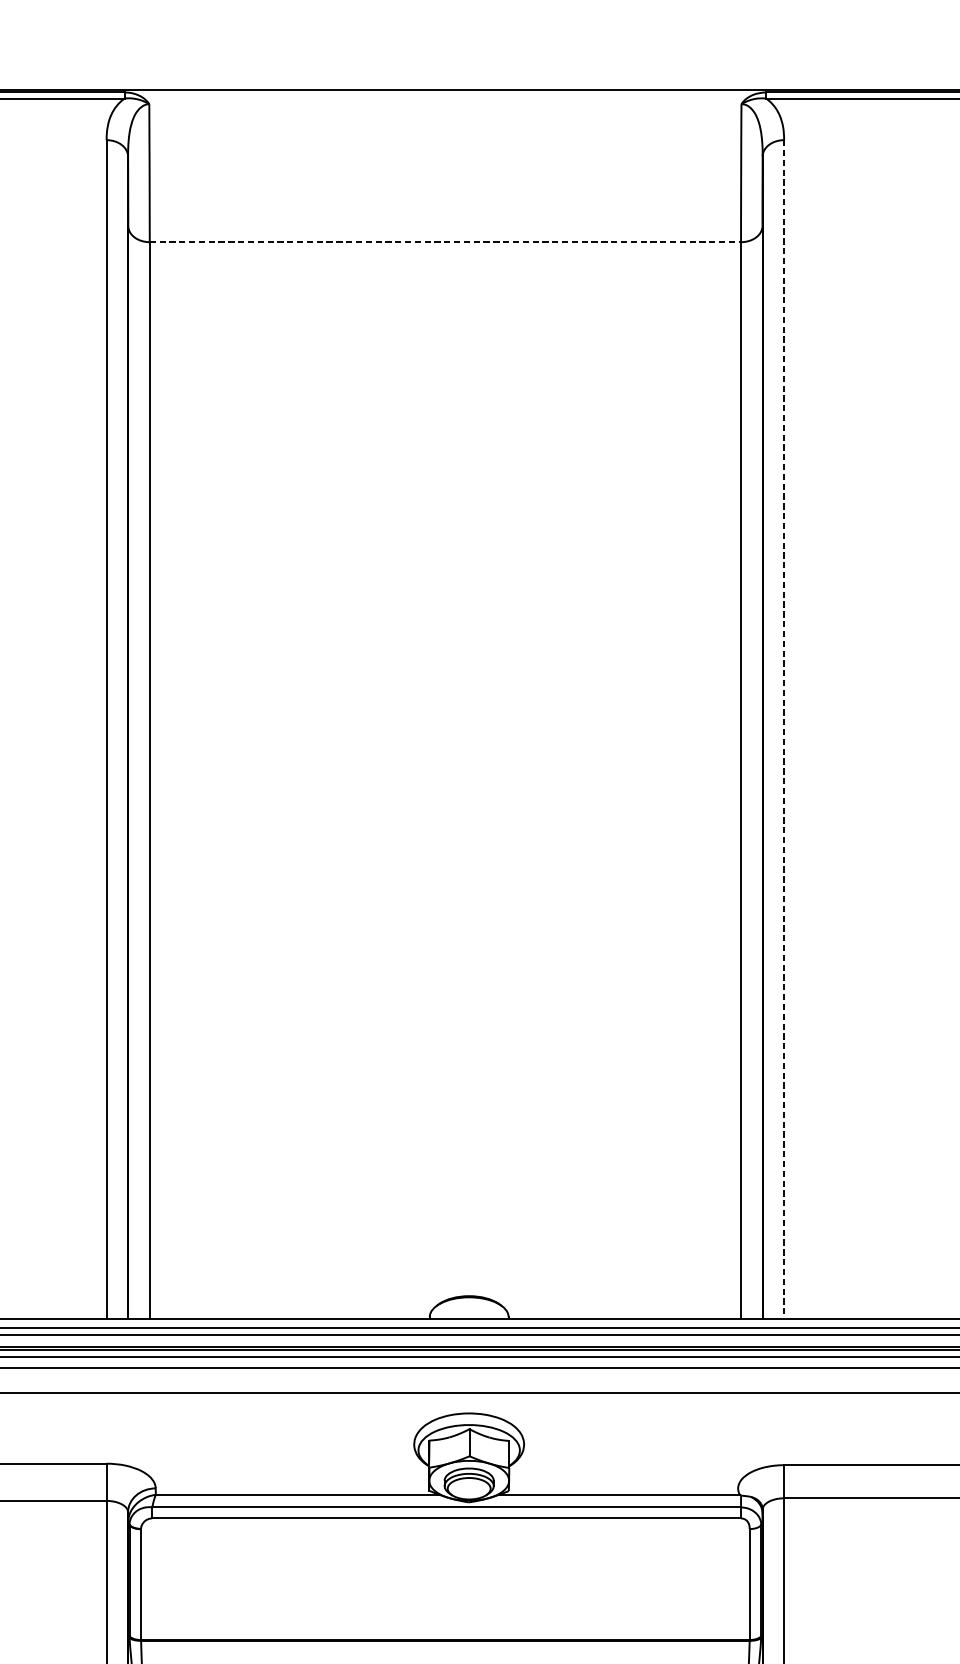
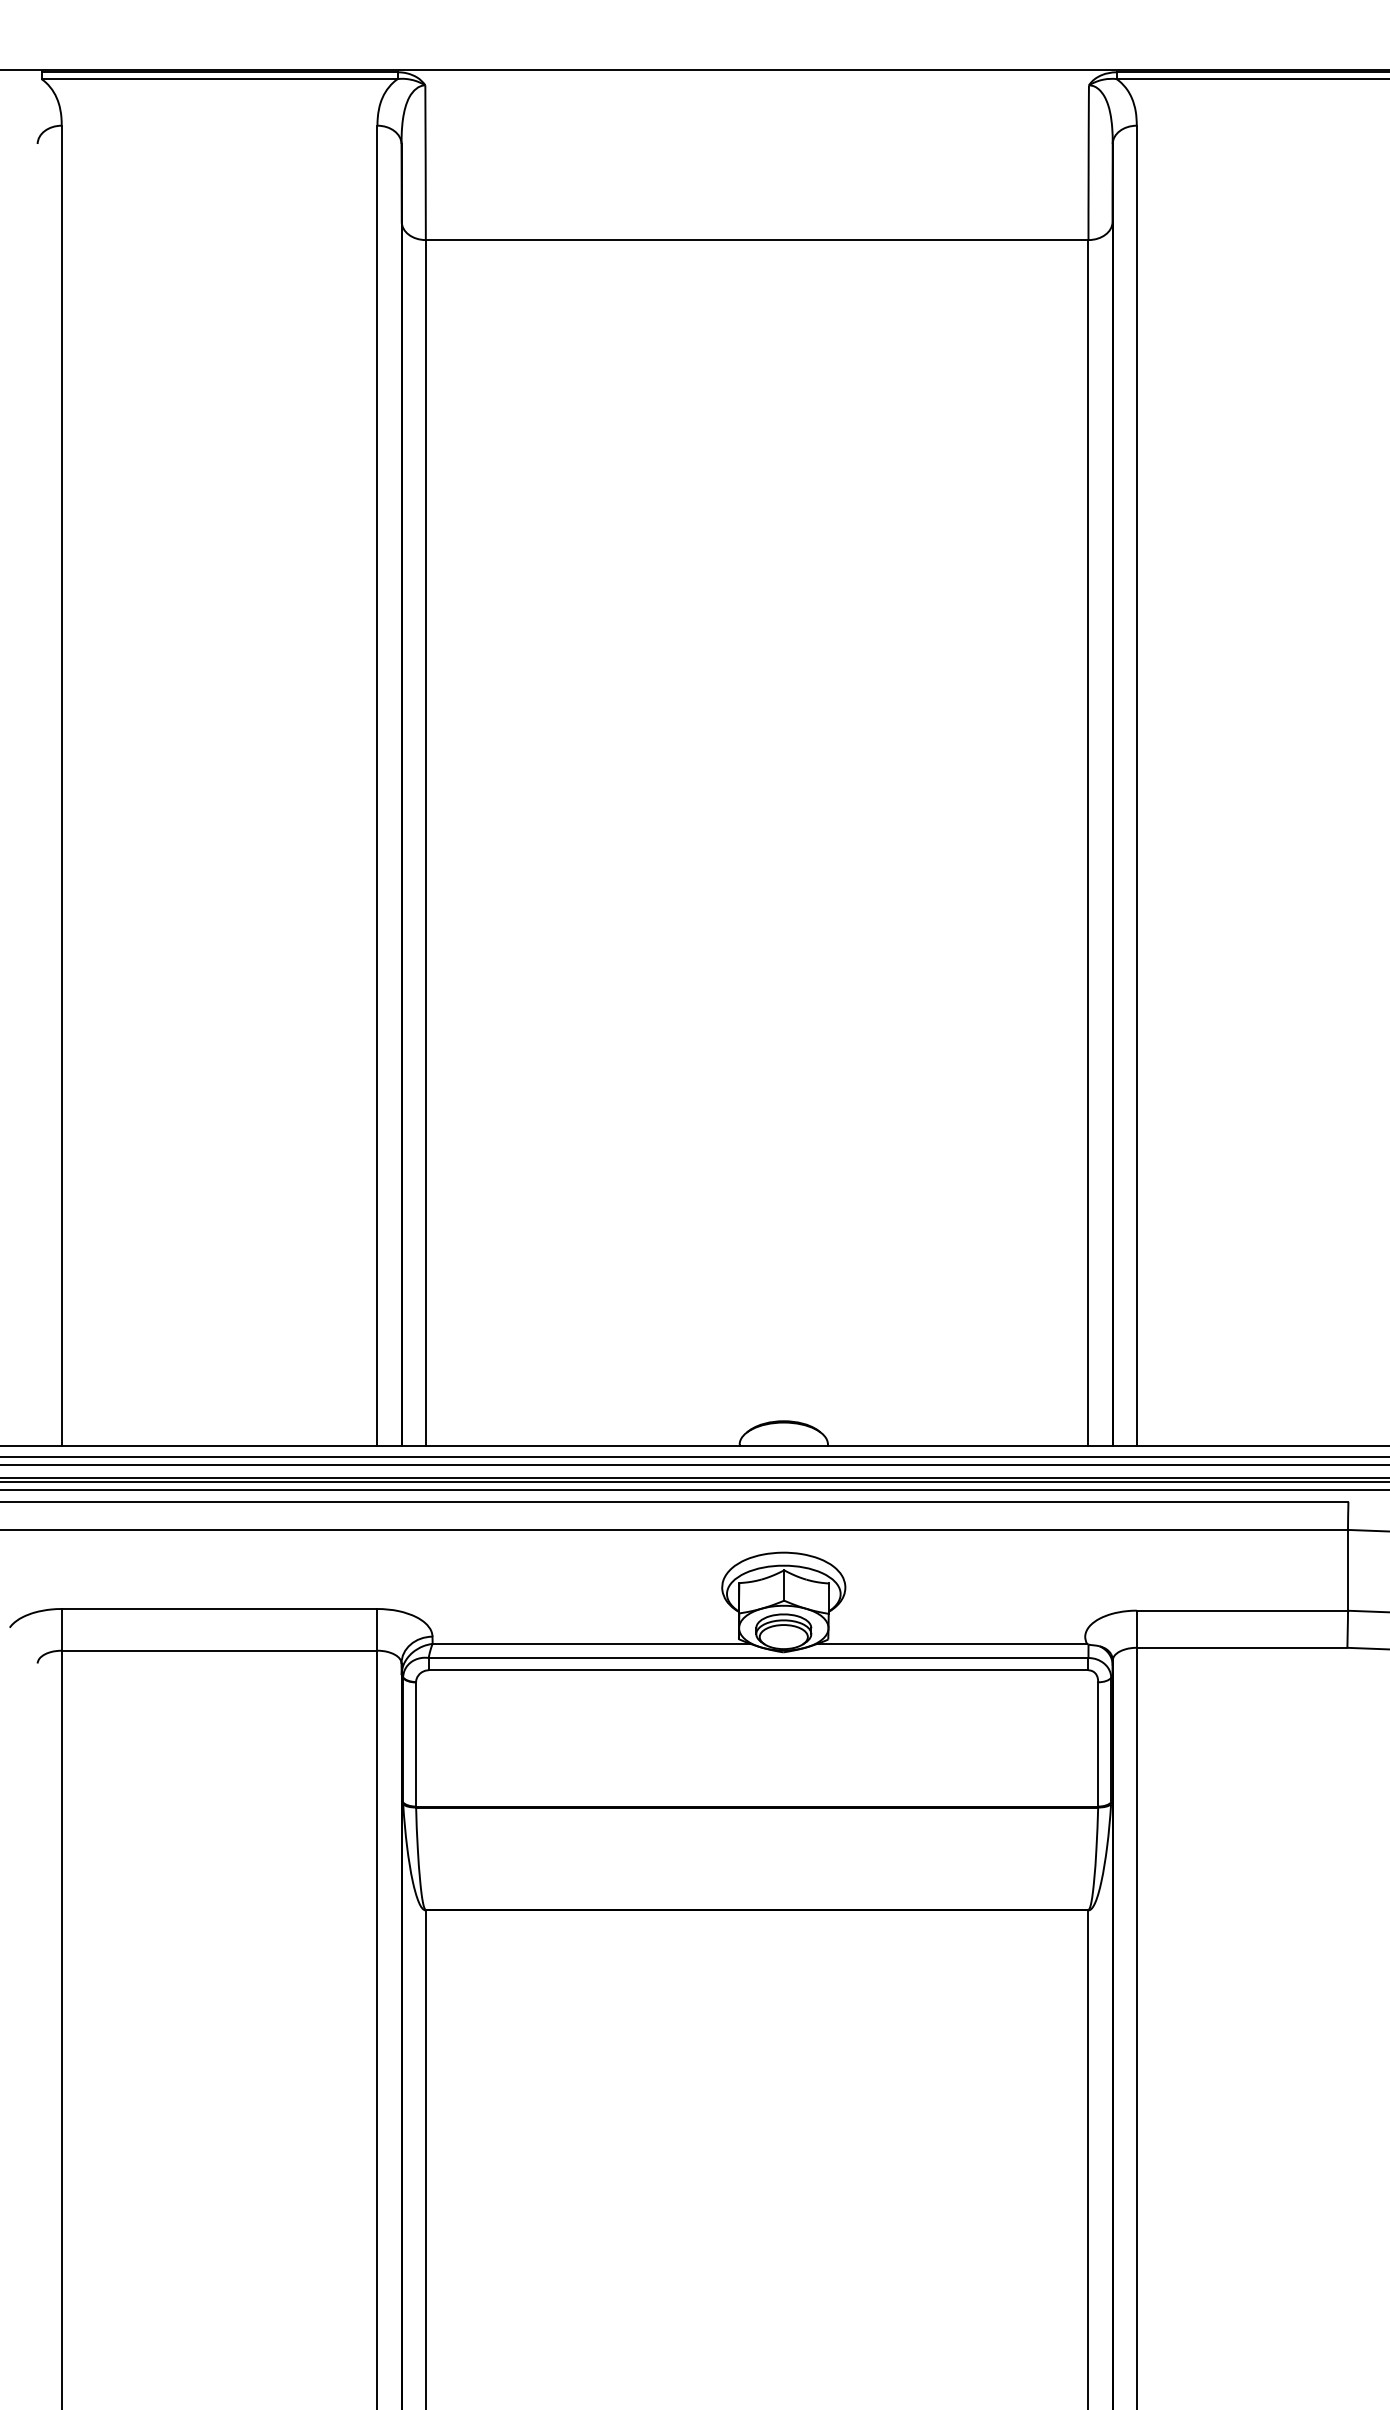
line: (445, 242) -> (757, 240), dashed -> solid
line: (783, 729) -> (1136, 786), dashed -> solid

